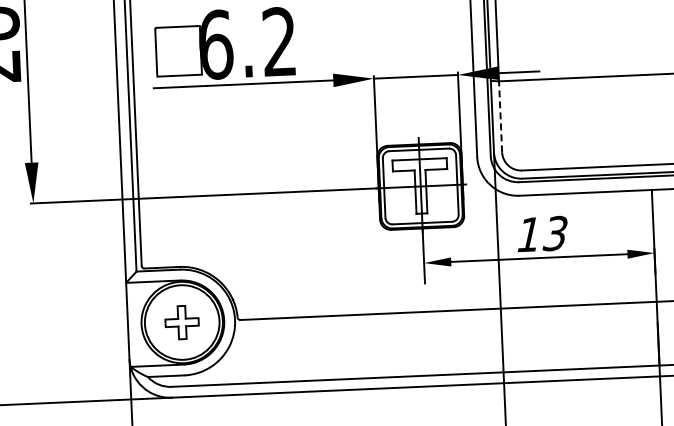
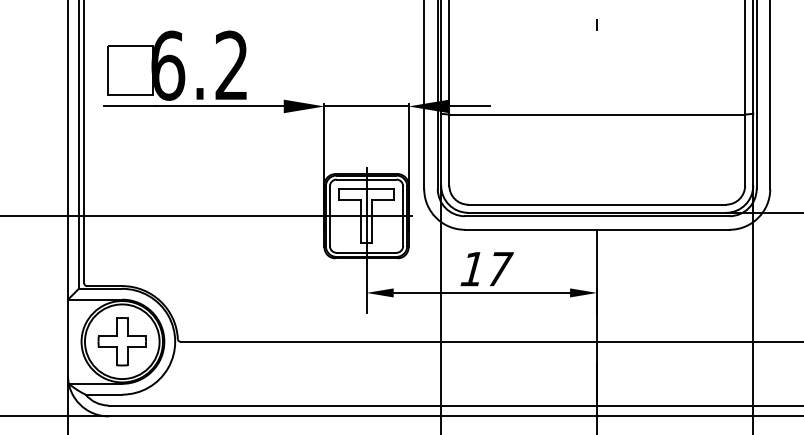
line: (500, 117) -> (449, 150), dashed -> solid
text: (555, 232) -> (499, 268), 13 -> 17
part: (181, 322) -> (121, 341), size x1.43

